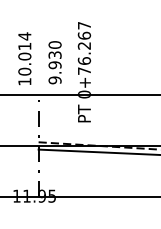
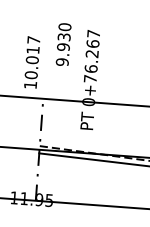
text: (24, 36) -> (33, 40), 10.014 -> 10.017
text: (54, 62) -> (63, 44), moved

